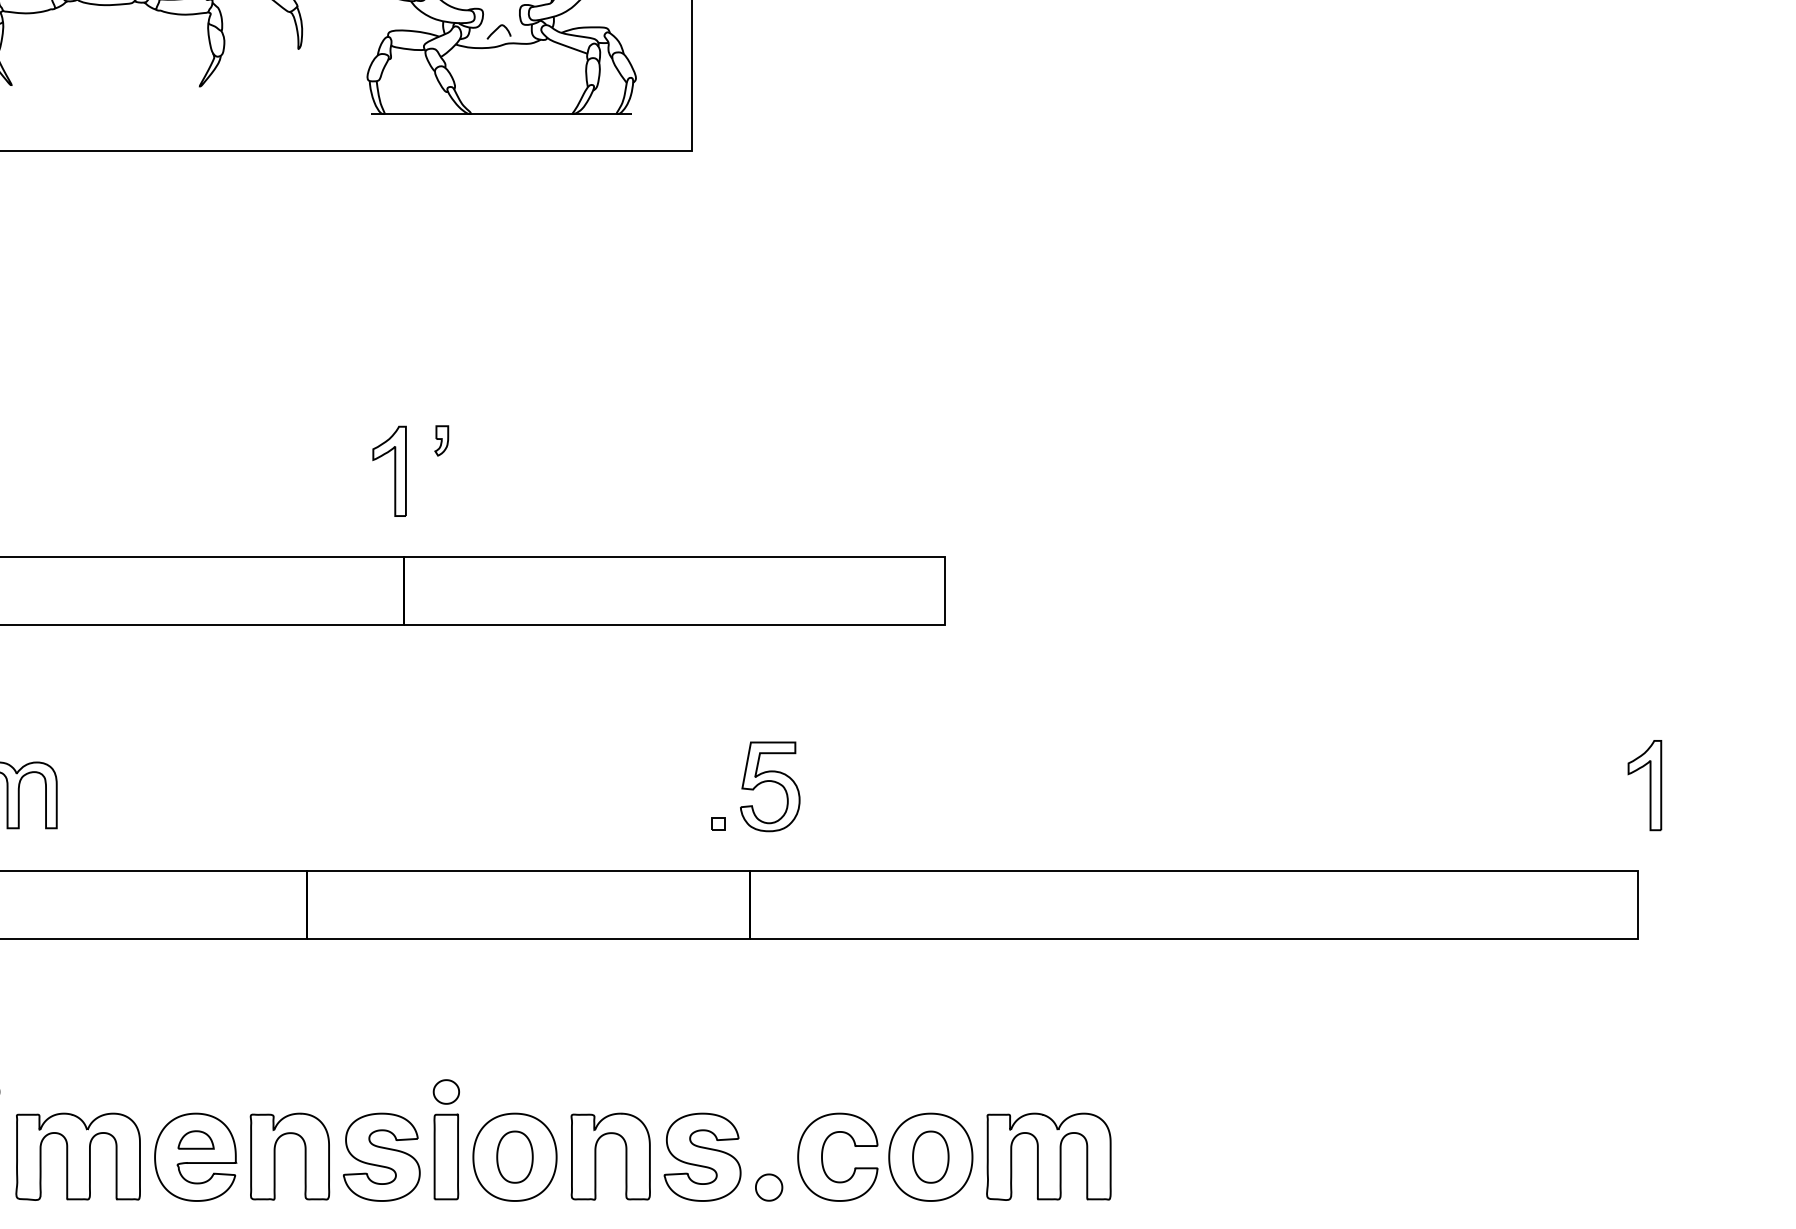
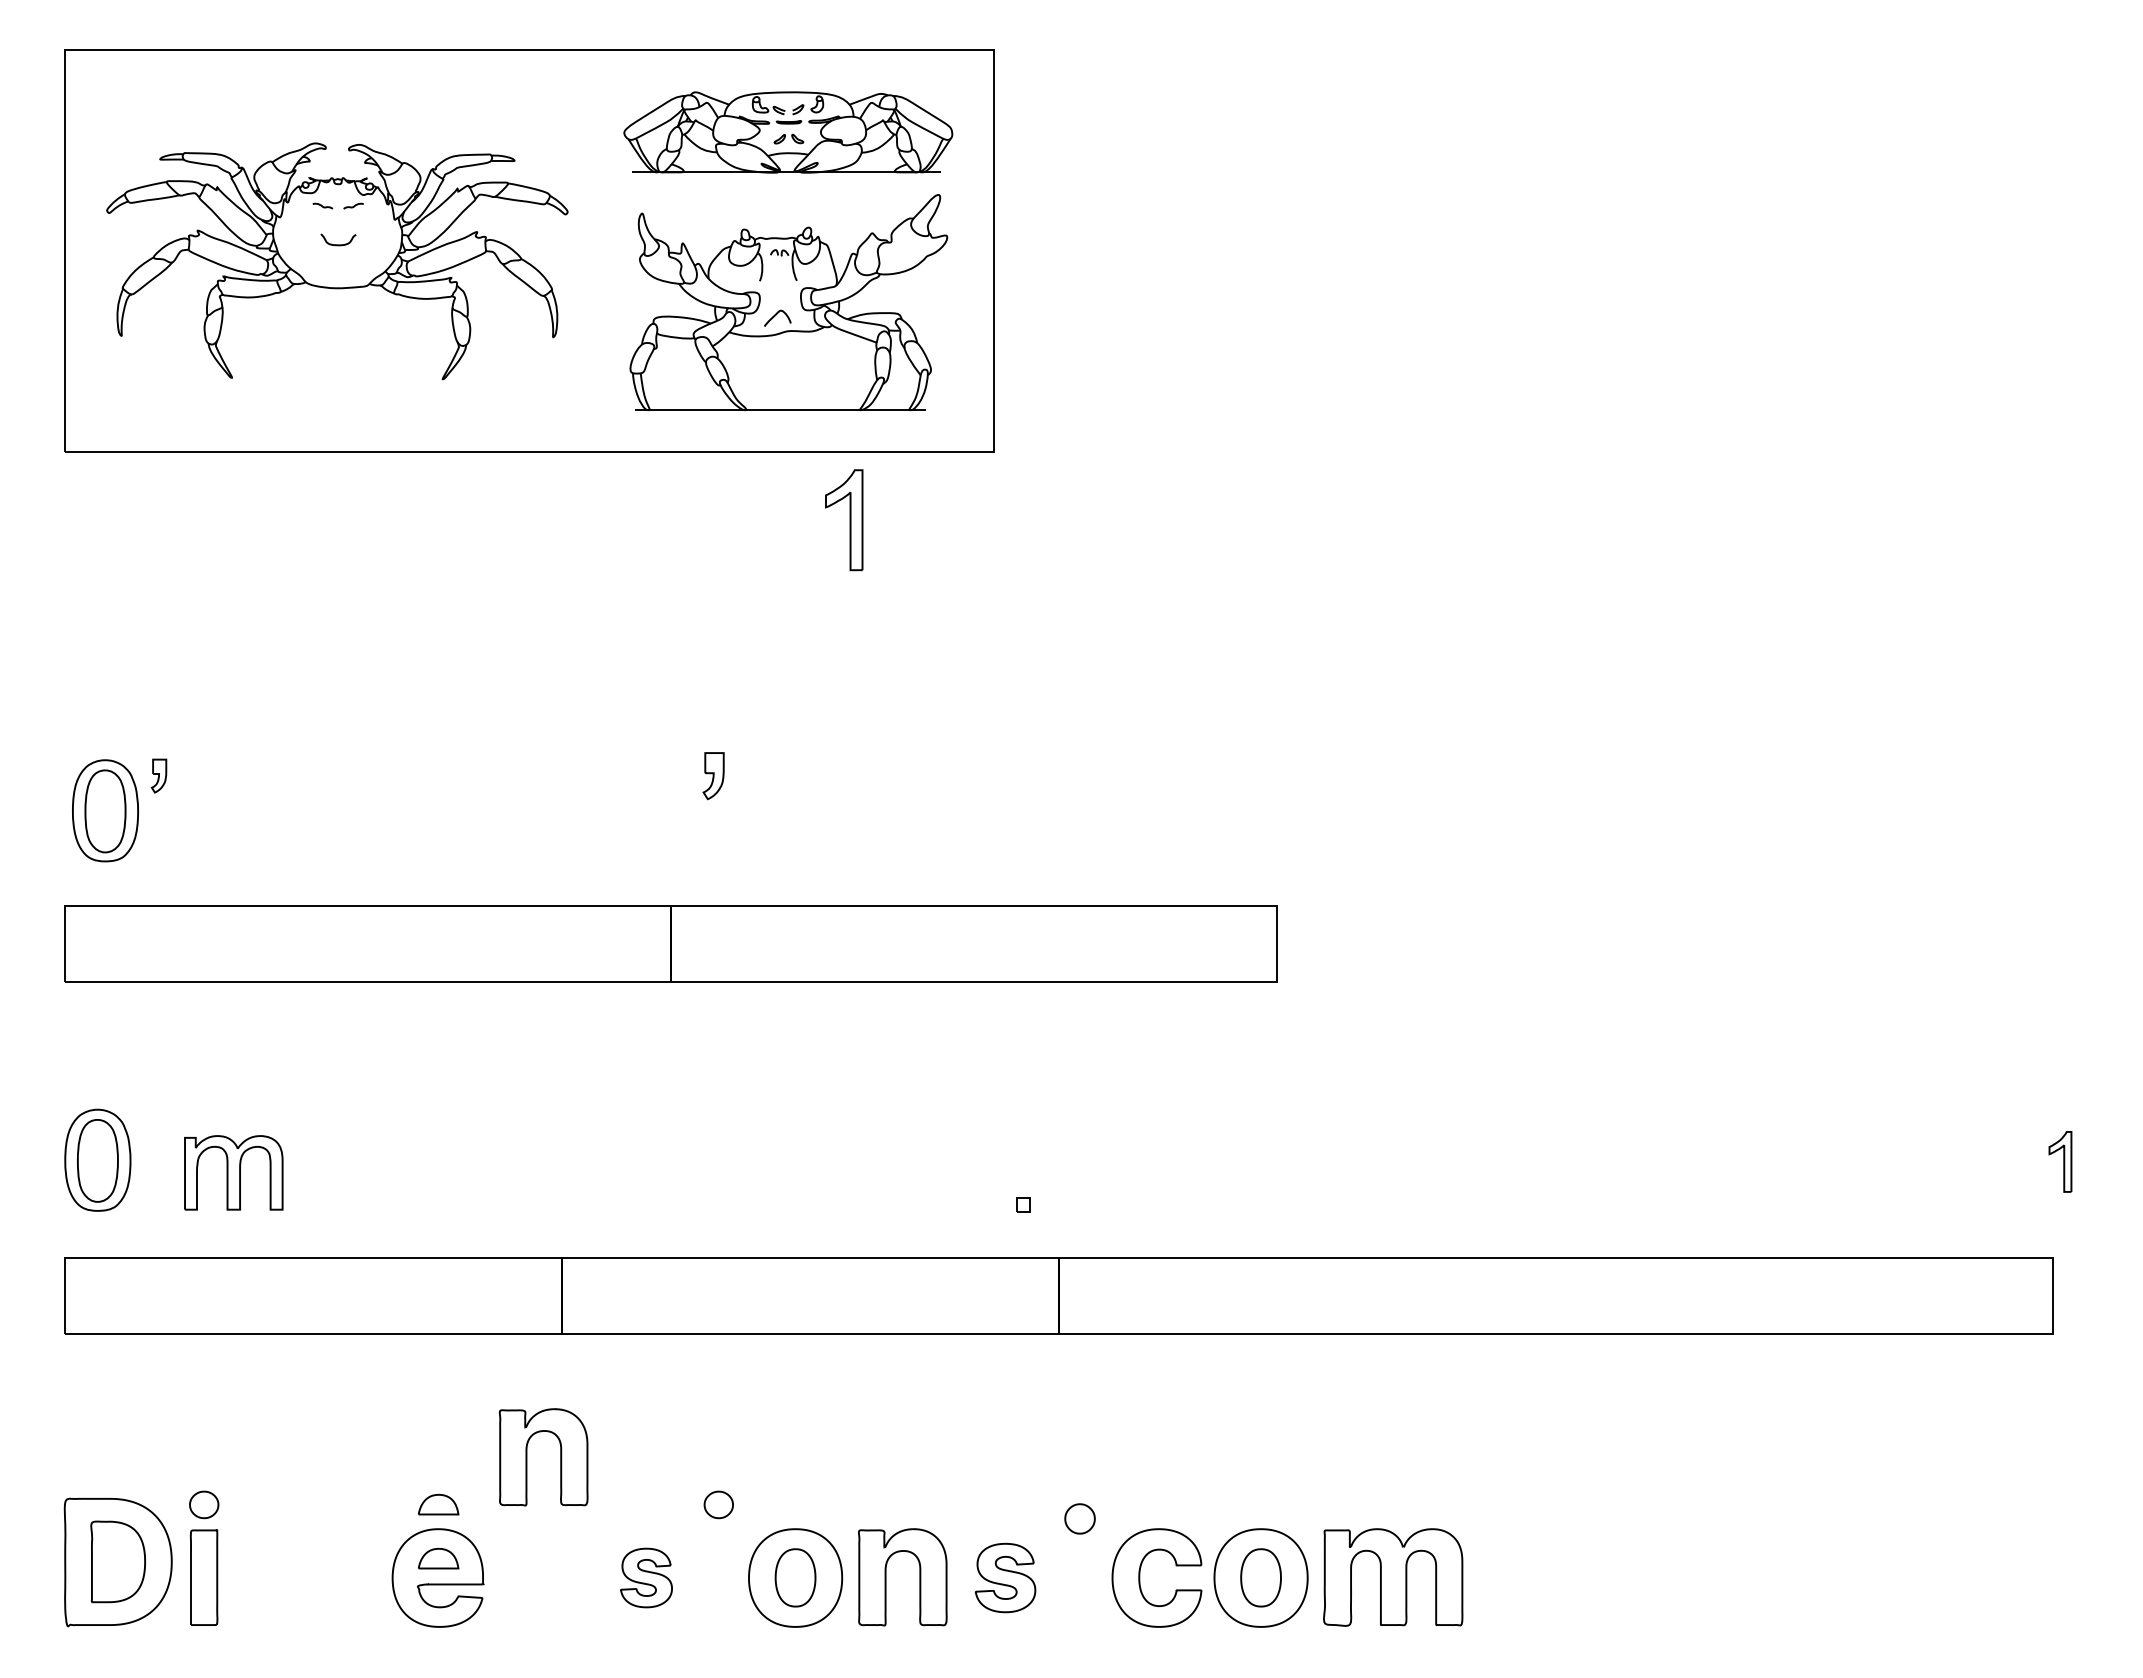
part: (441, 440) -> (713, 775), size x1.4
part: (389, 471) -> (844, 520), moved
part: (1644, 785) -> (2060, 1161), size x0.6
part: (770, 786) -> (1081, 1162), removed
part: (196, 1091) -> (438, 1504), added
part: (78, 1156) -> (306, 1577), removed
part: (275, 1156) -> (527, 1457), moved
part: (381, 1156) -> (646, 1577), size x0.6
part: (446, 1156) -> (718, 1577), removed
part: (702, 1156) -> (1005, 1577), size x0.7
part: (768, 1187) -> (1079, 1518), moved

